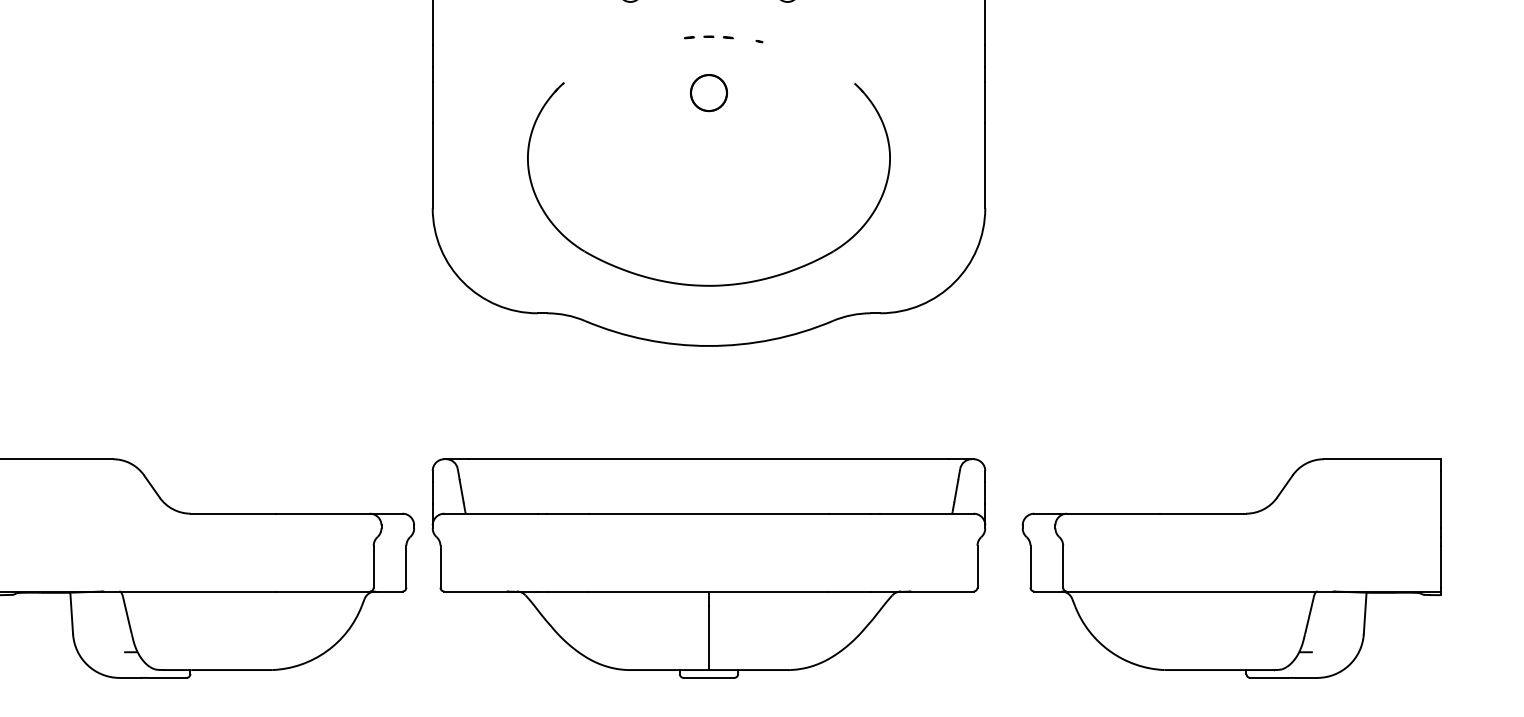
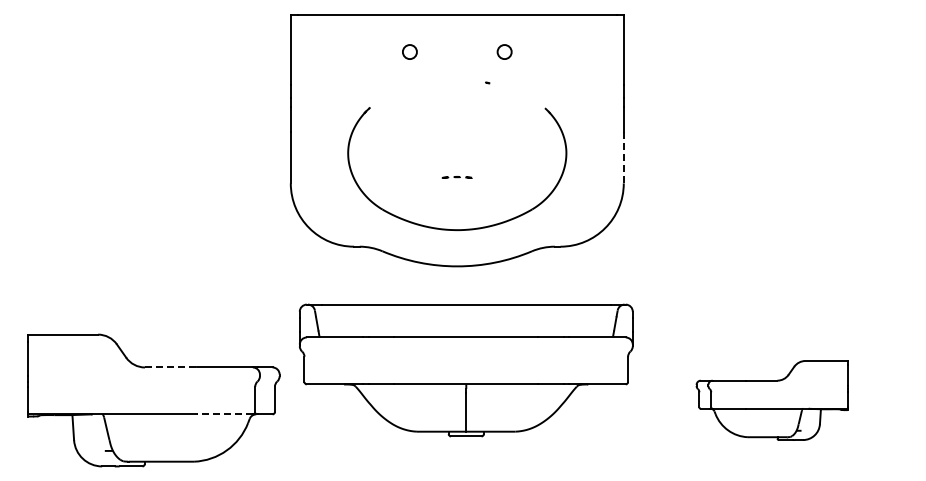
line: (707, 37) -> (456, 177), moved
part: (709, 92) -> (457, 113), removed
line: (984, 165) -> (623, 157), solid -> dashed
line: (233, 513) -> (170, 367), solid -> dashed
part: (709, 568) -> (466, 370), moved
part: (1230, 568) -> (771, 400), size x0.6
line: (322, 591) -> (224, 414), solid -> dashed

